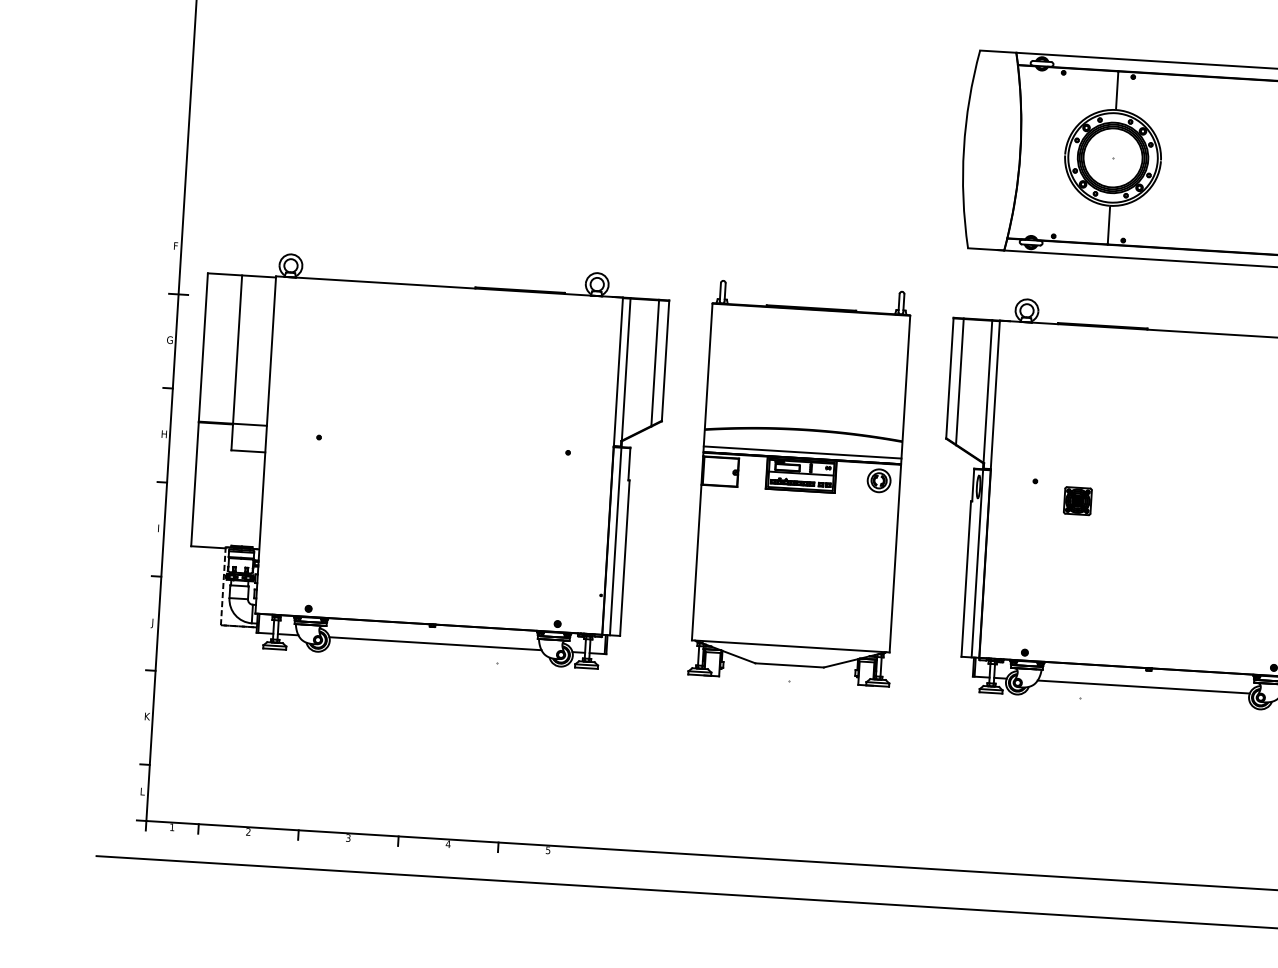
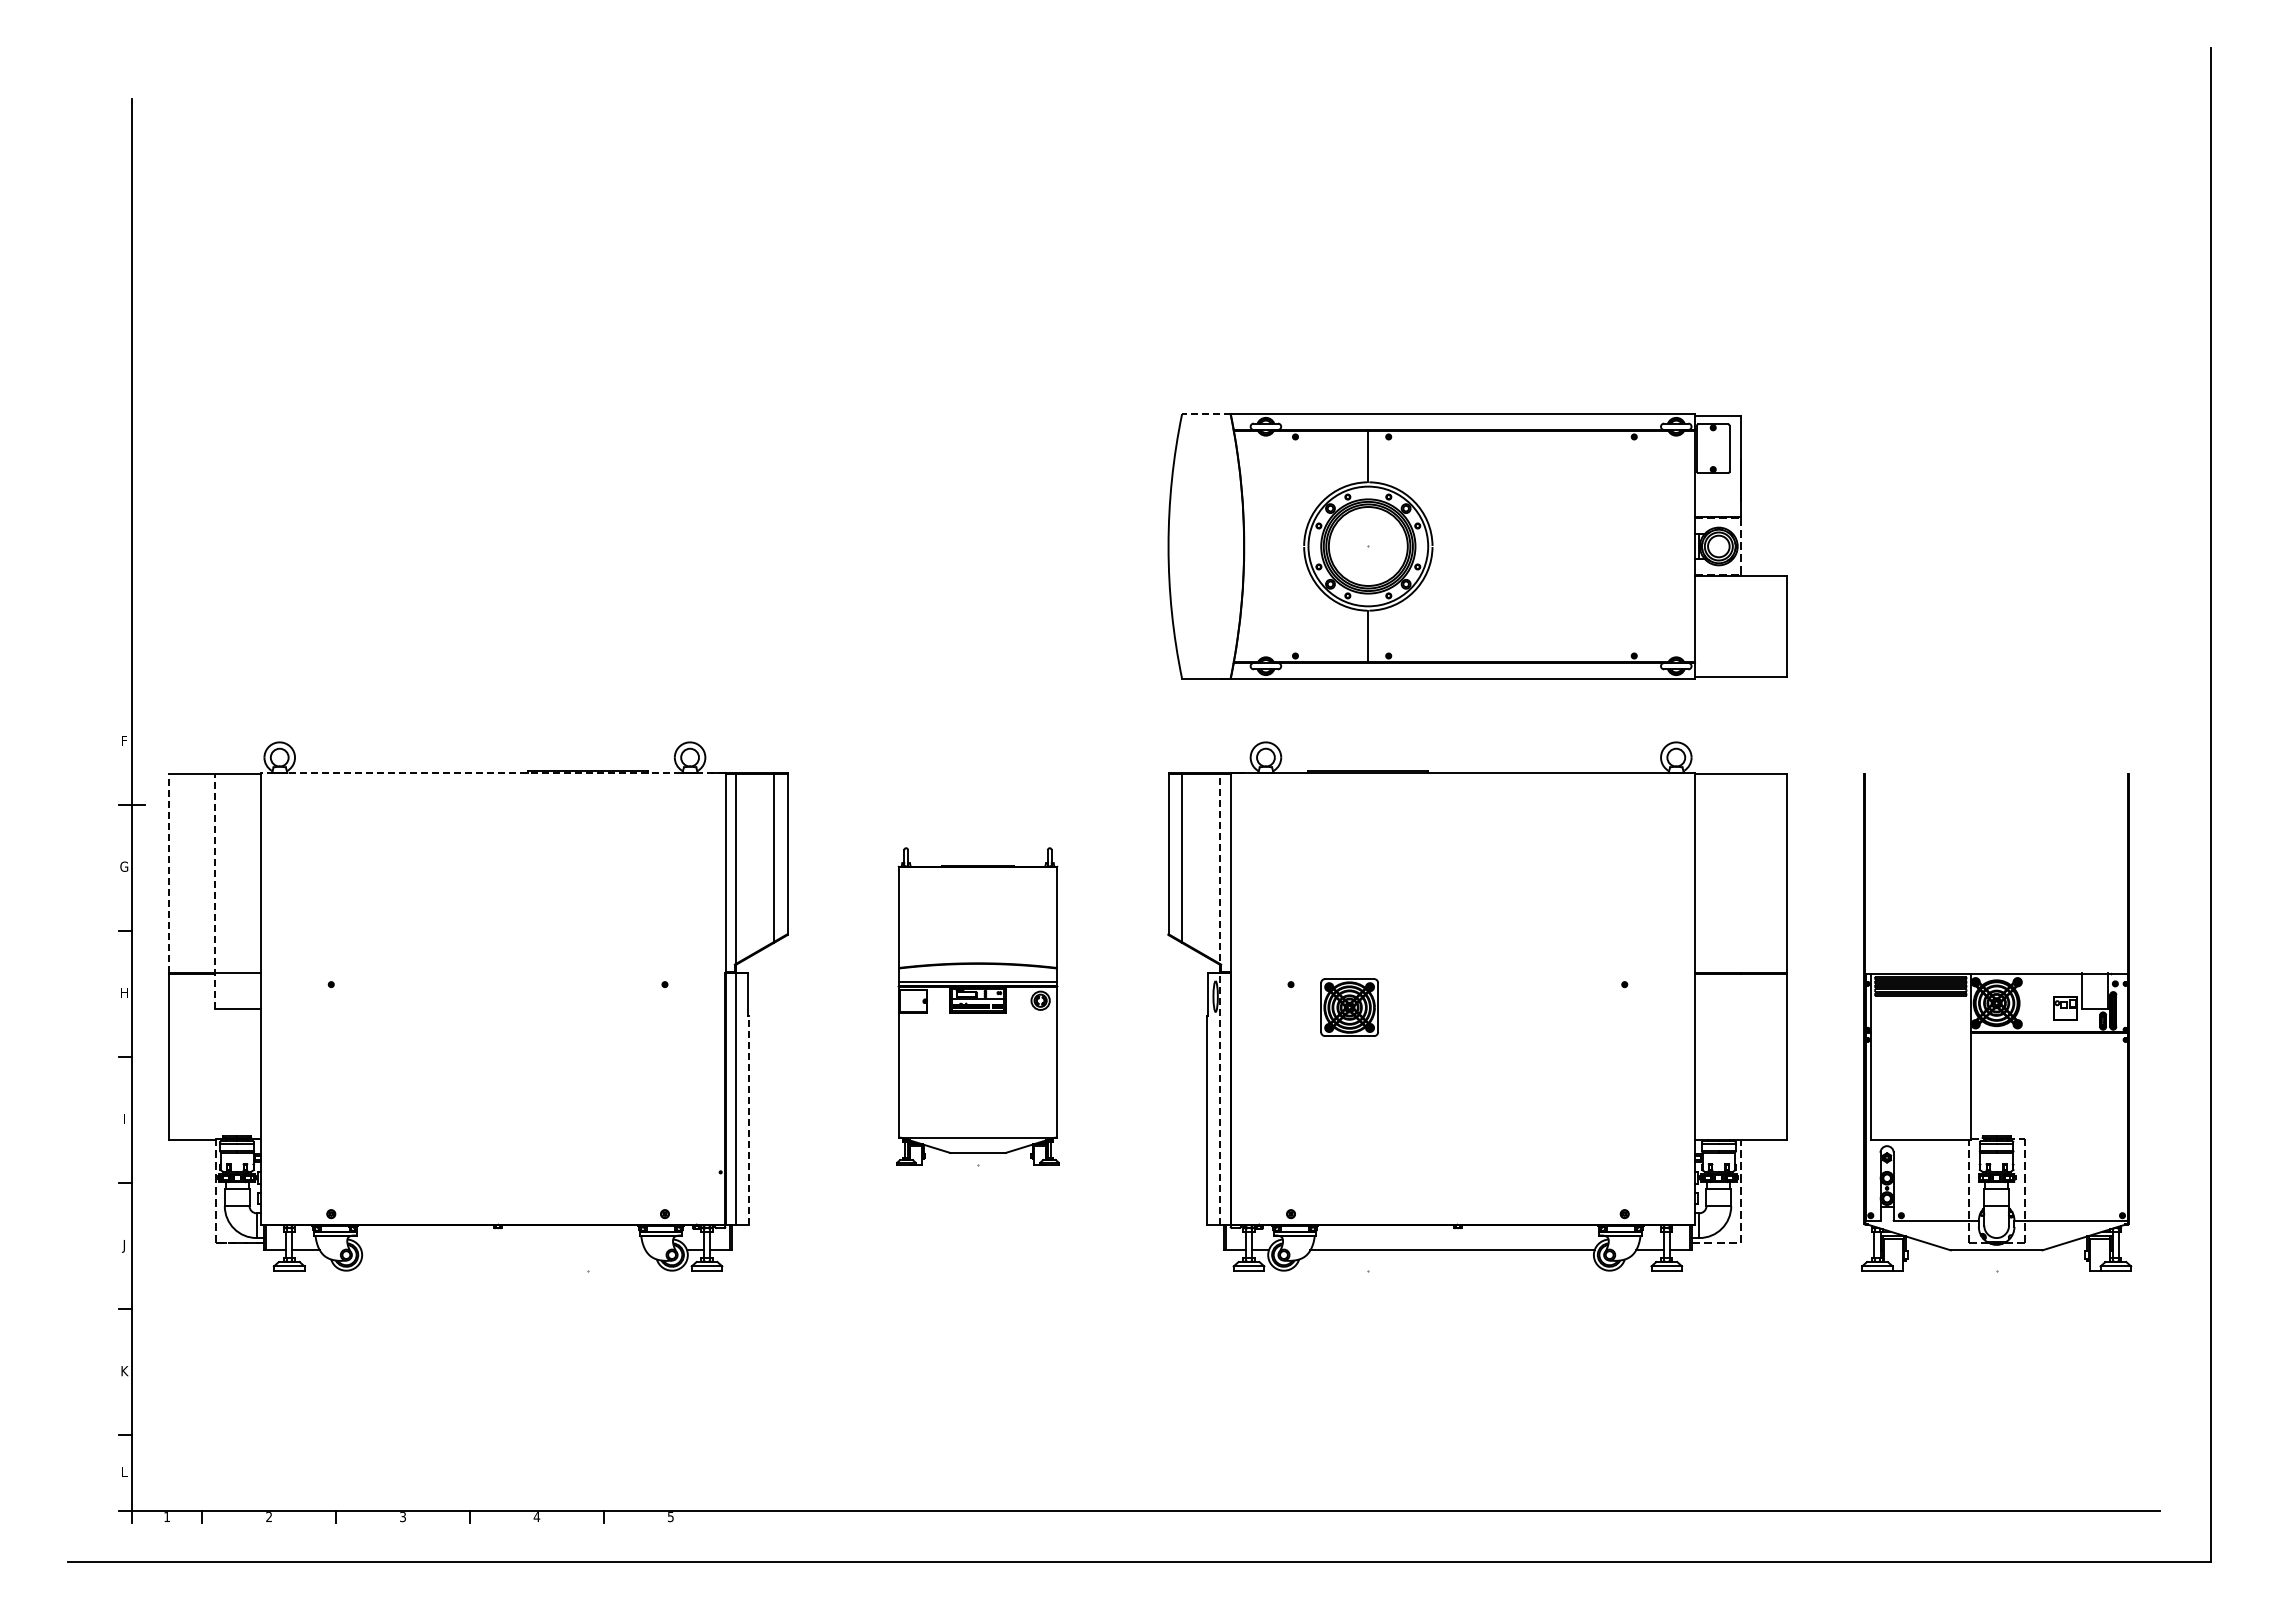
line: (997, 51) -> (1205, 414), solid -> dashed
line: (449, 286) -> (492, 772), solid -> dashed
line: (203, 347) -> (169, 873), solid -> dashed
line: (236, 362) -> (215, 891), solid -> dashed
part: (800, 483) -> (977, 1006), size x0.6
line: (982, 488) -> (1220, 998), solid -> dashed
part: (1077, 501) -> (1348, 1007), size x1.6
line: (625, 558) -> (749, 1120), solid -> dashed
line: (435, 643) -> (503, 1250), removed

